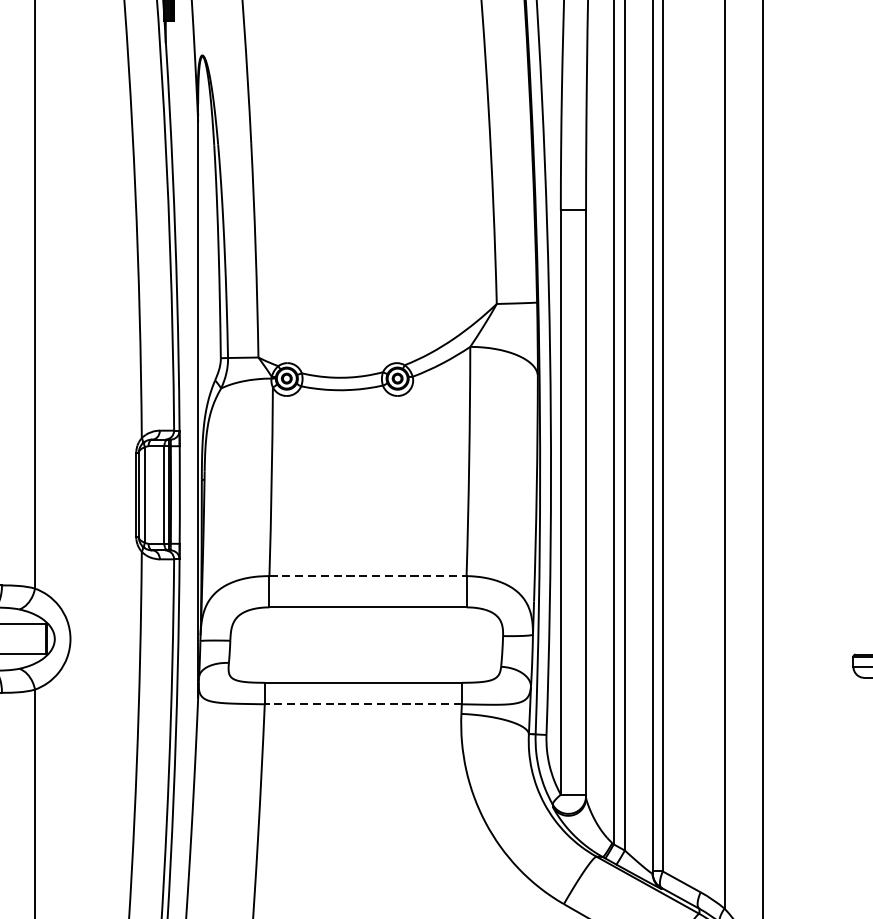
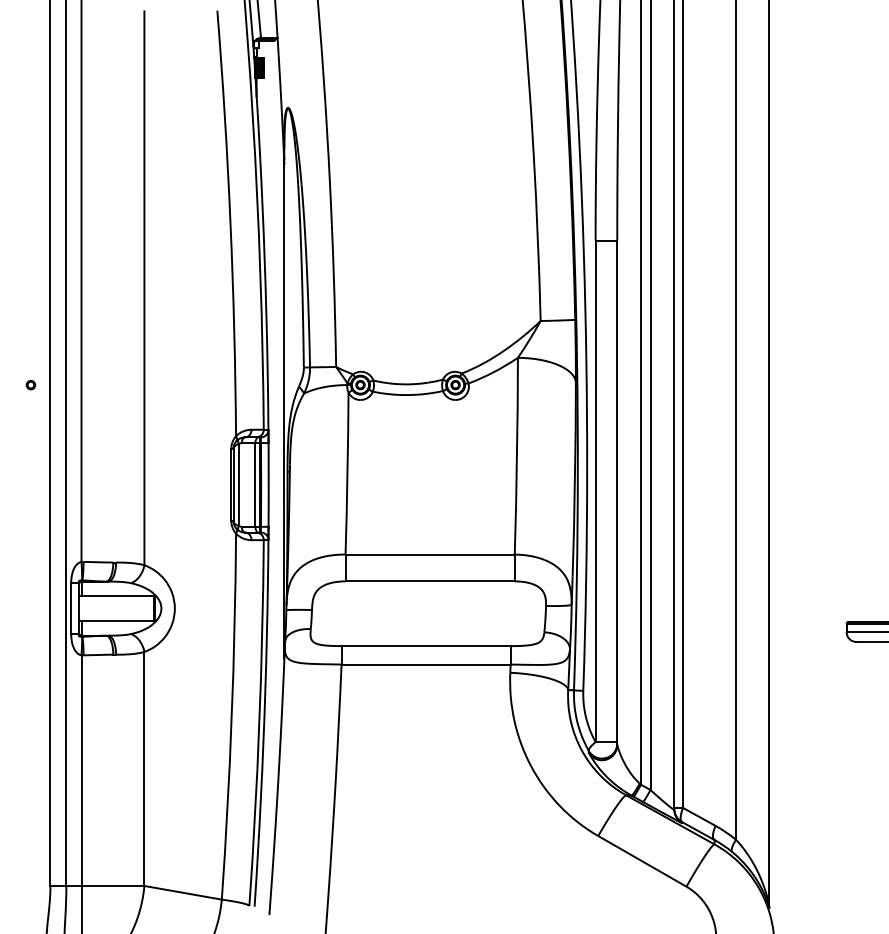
line: (368, 576) -> (430, 554), dashed -> solid
line: (363, 704) -> (426, 664), dashed -> solid

